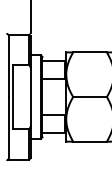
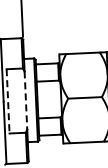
line: (13, 97) -> (8, 101), solid -> dashed
line: (30, 97) -> (25, 101), solid -> dashed

